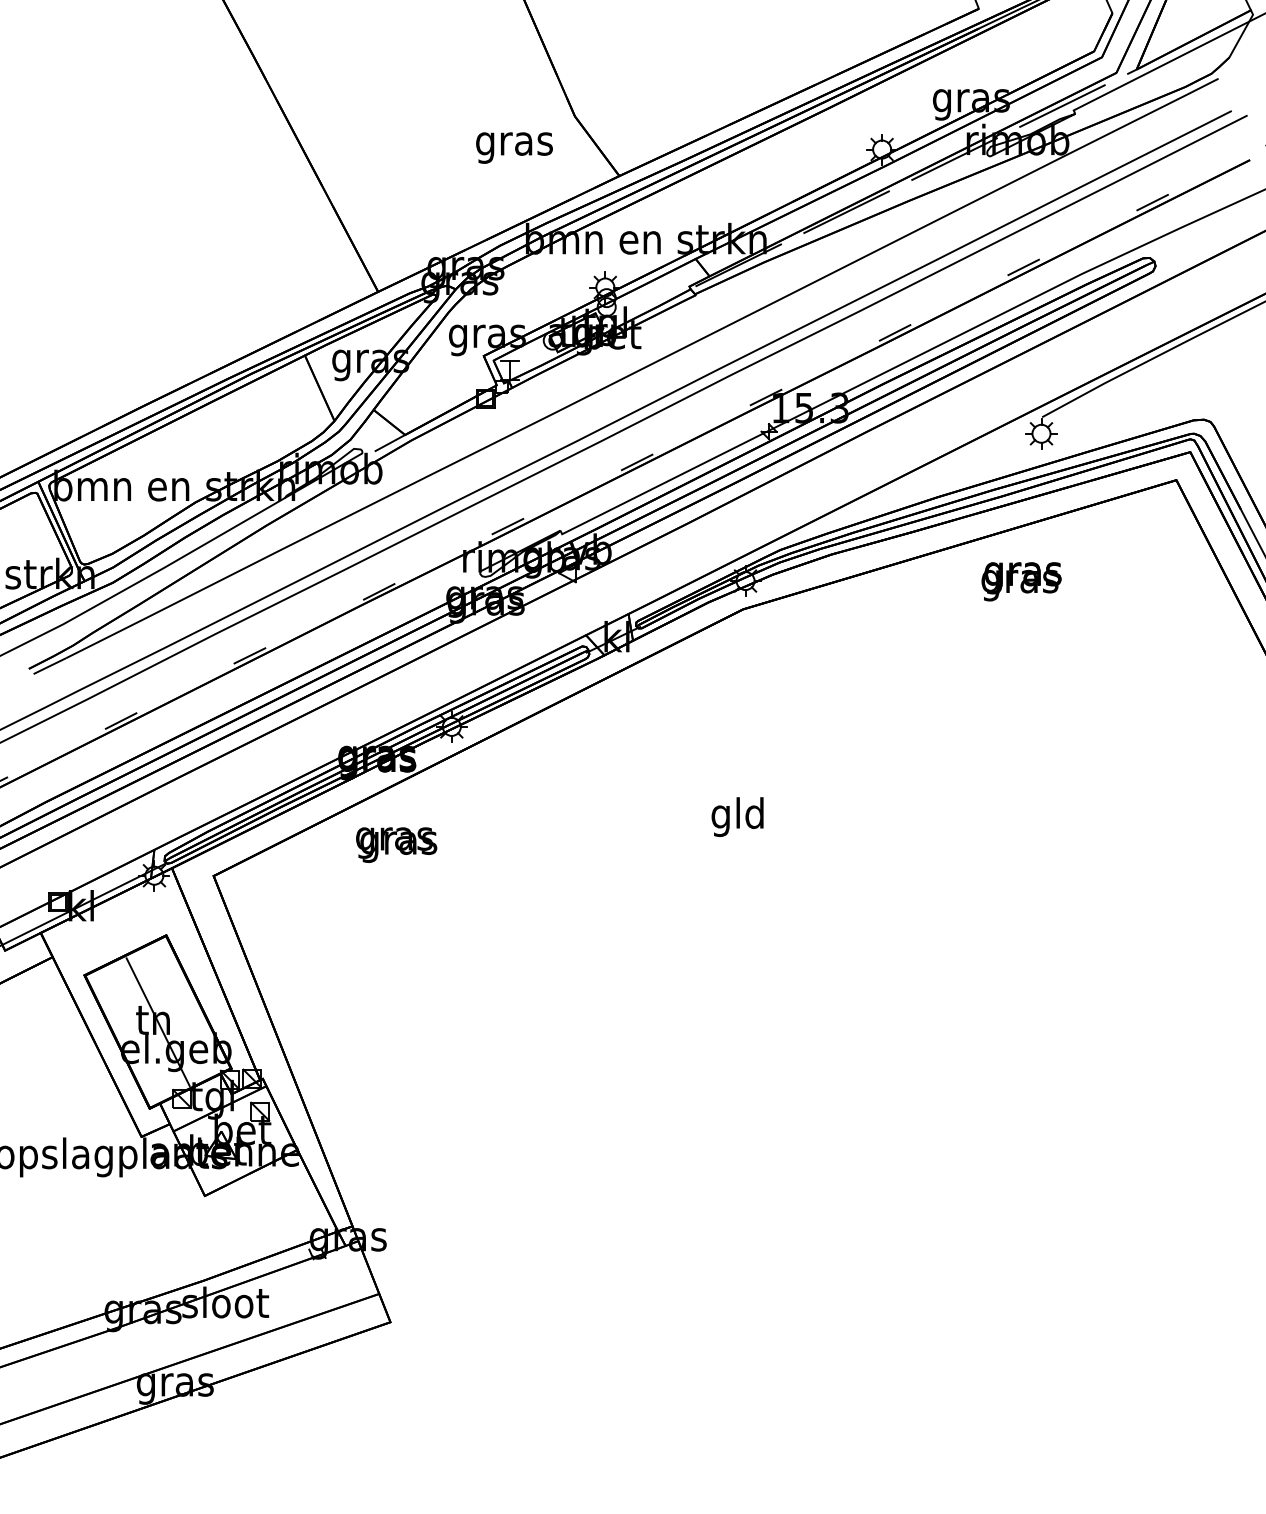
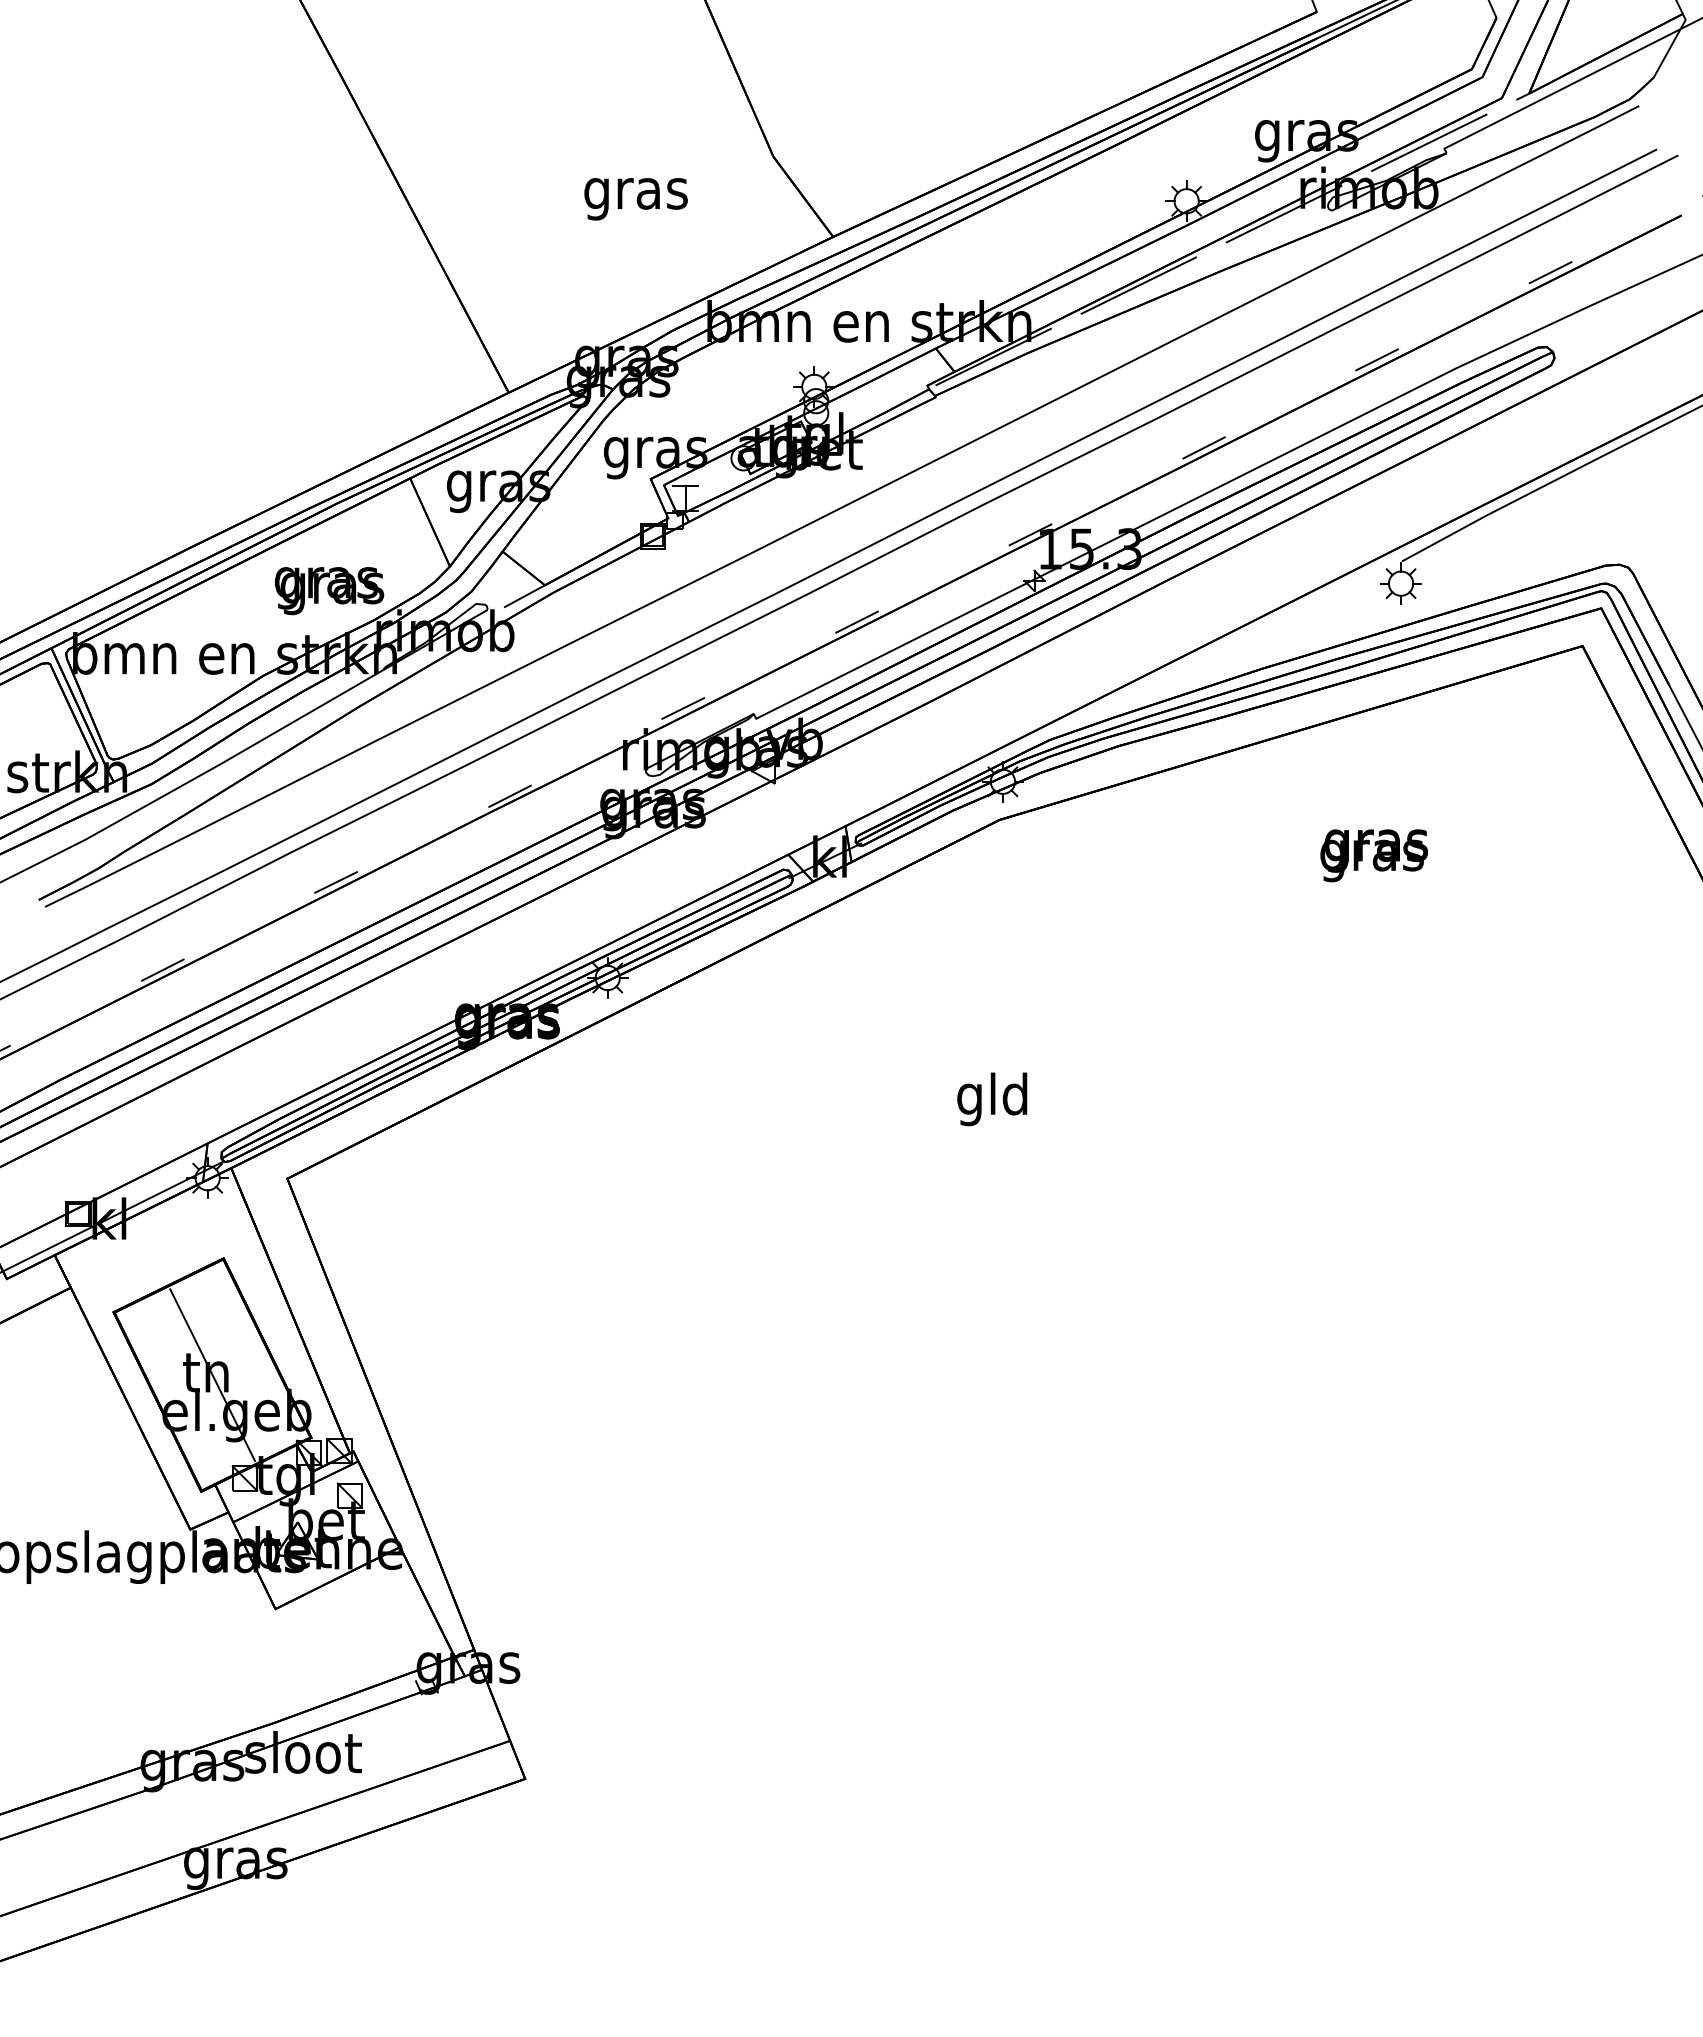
text: (514, 148) -> (635, 199), moved
text: (1021, 581) -> (1373, 855), moved
text: (396, 845) -> (329, 591), moved

